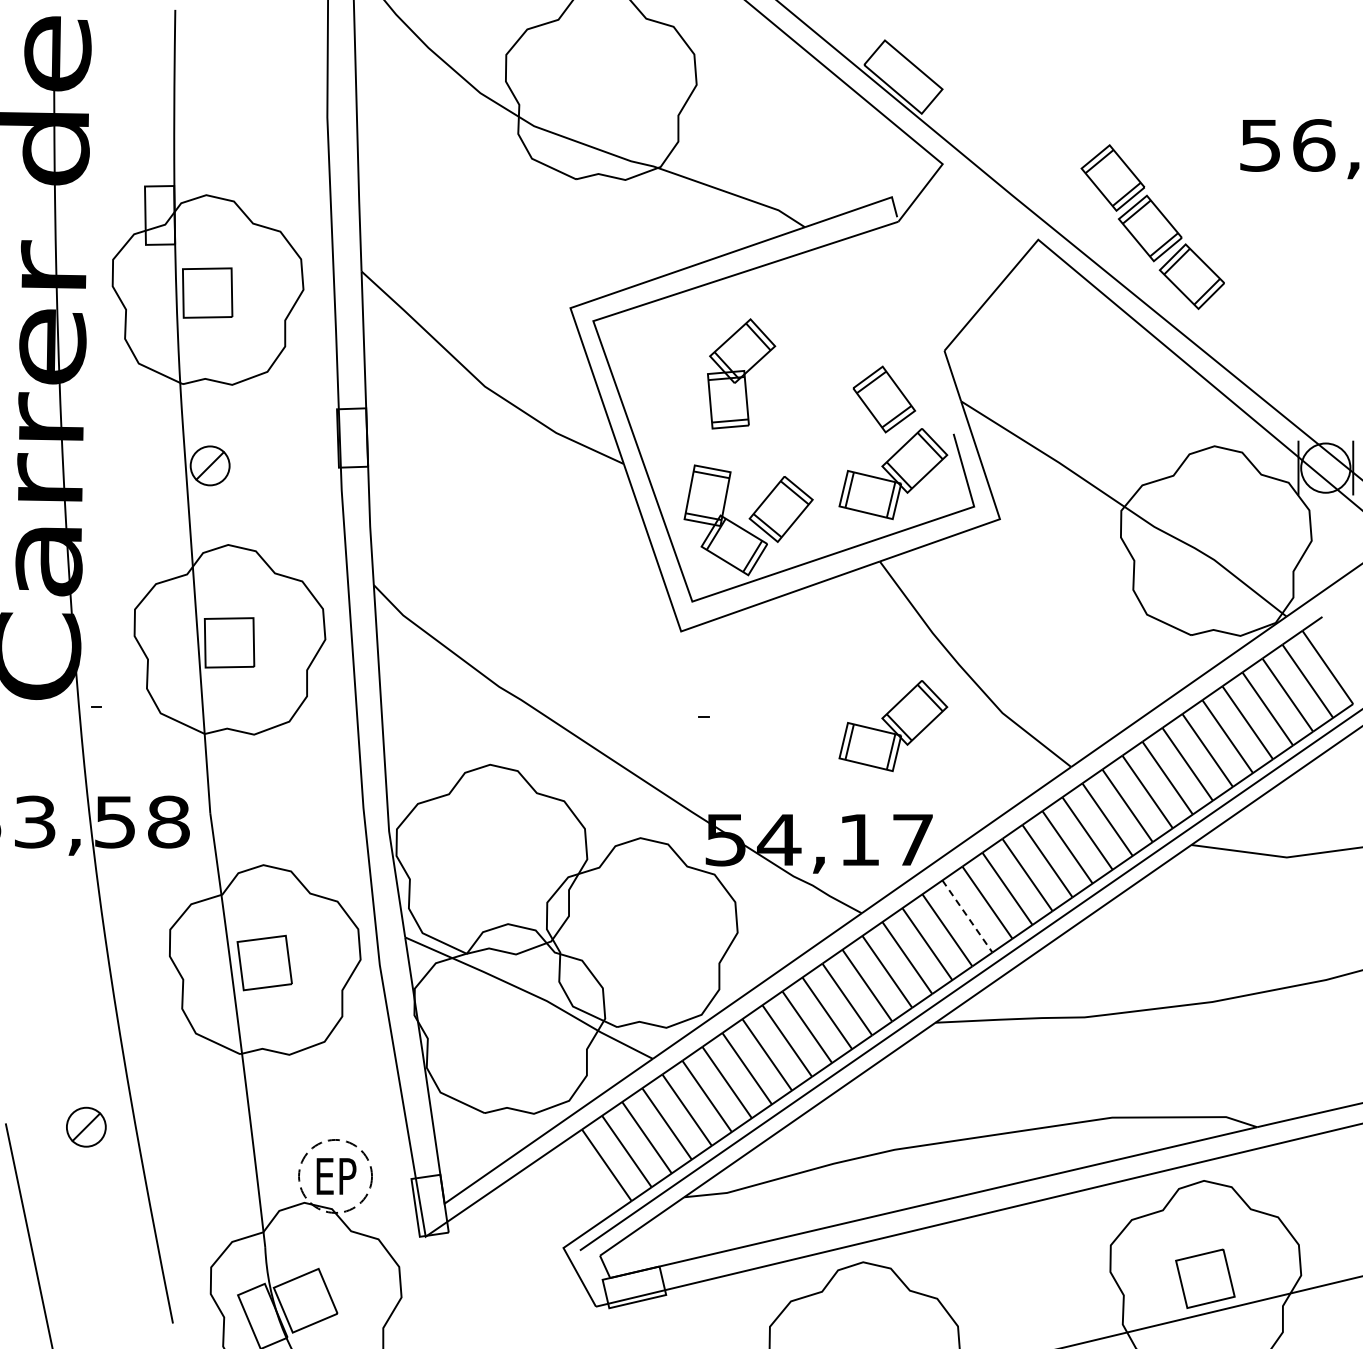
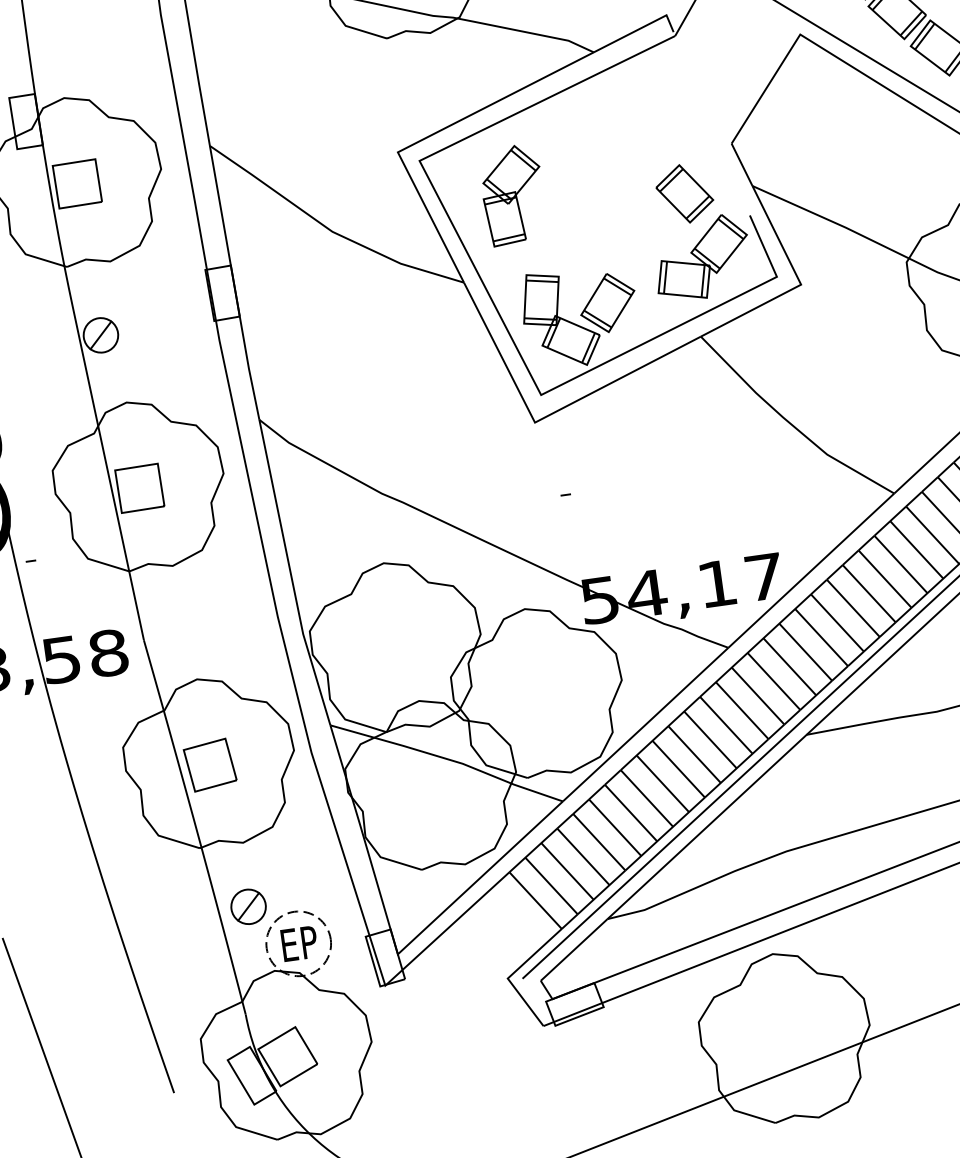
part: (741, 373) -> (513, 194), moved
part: (893, 726) -> (733, 479), removed
line: (967, 916) -> (821, 637), dashed -> solid
part: (86, 1126) -> (248, 906), moved

